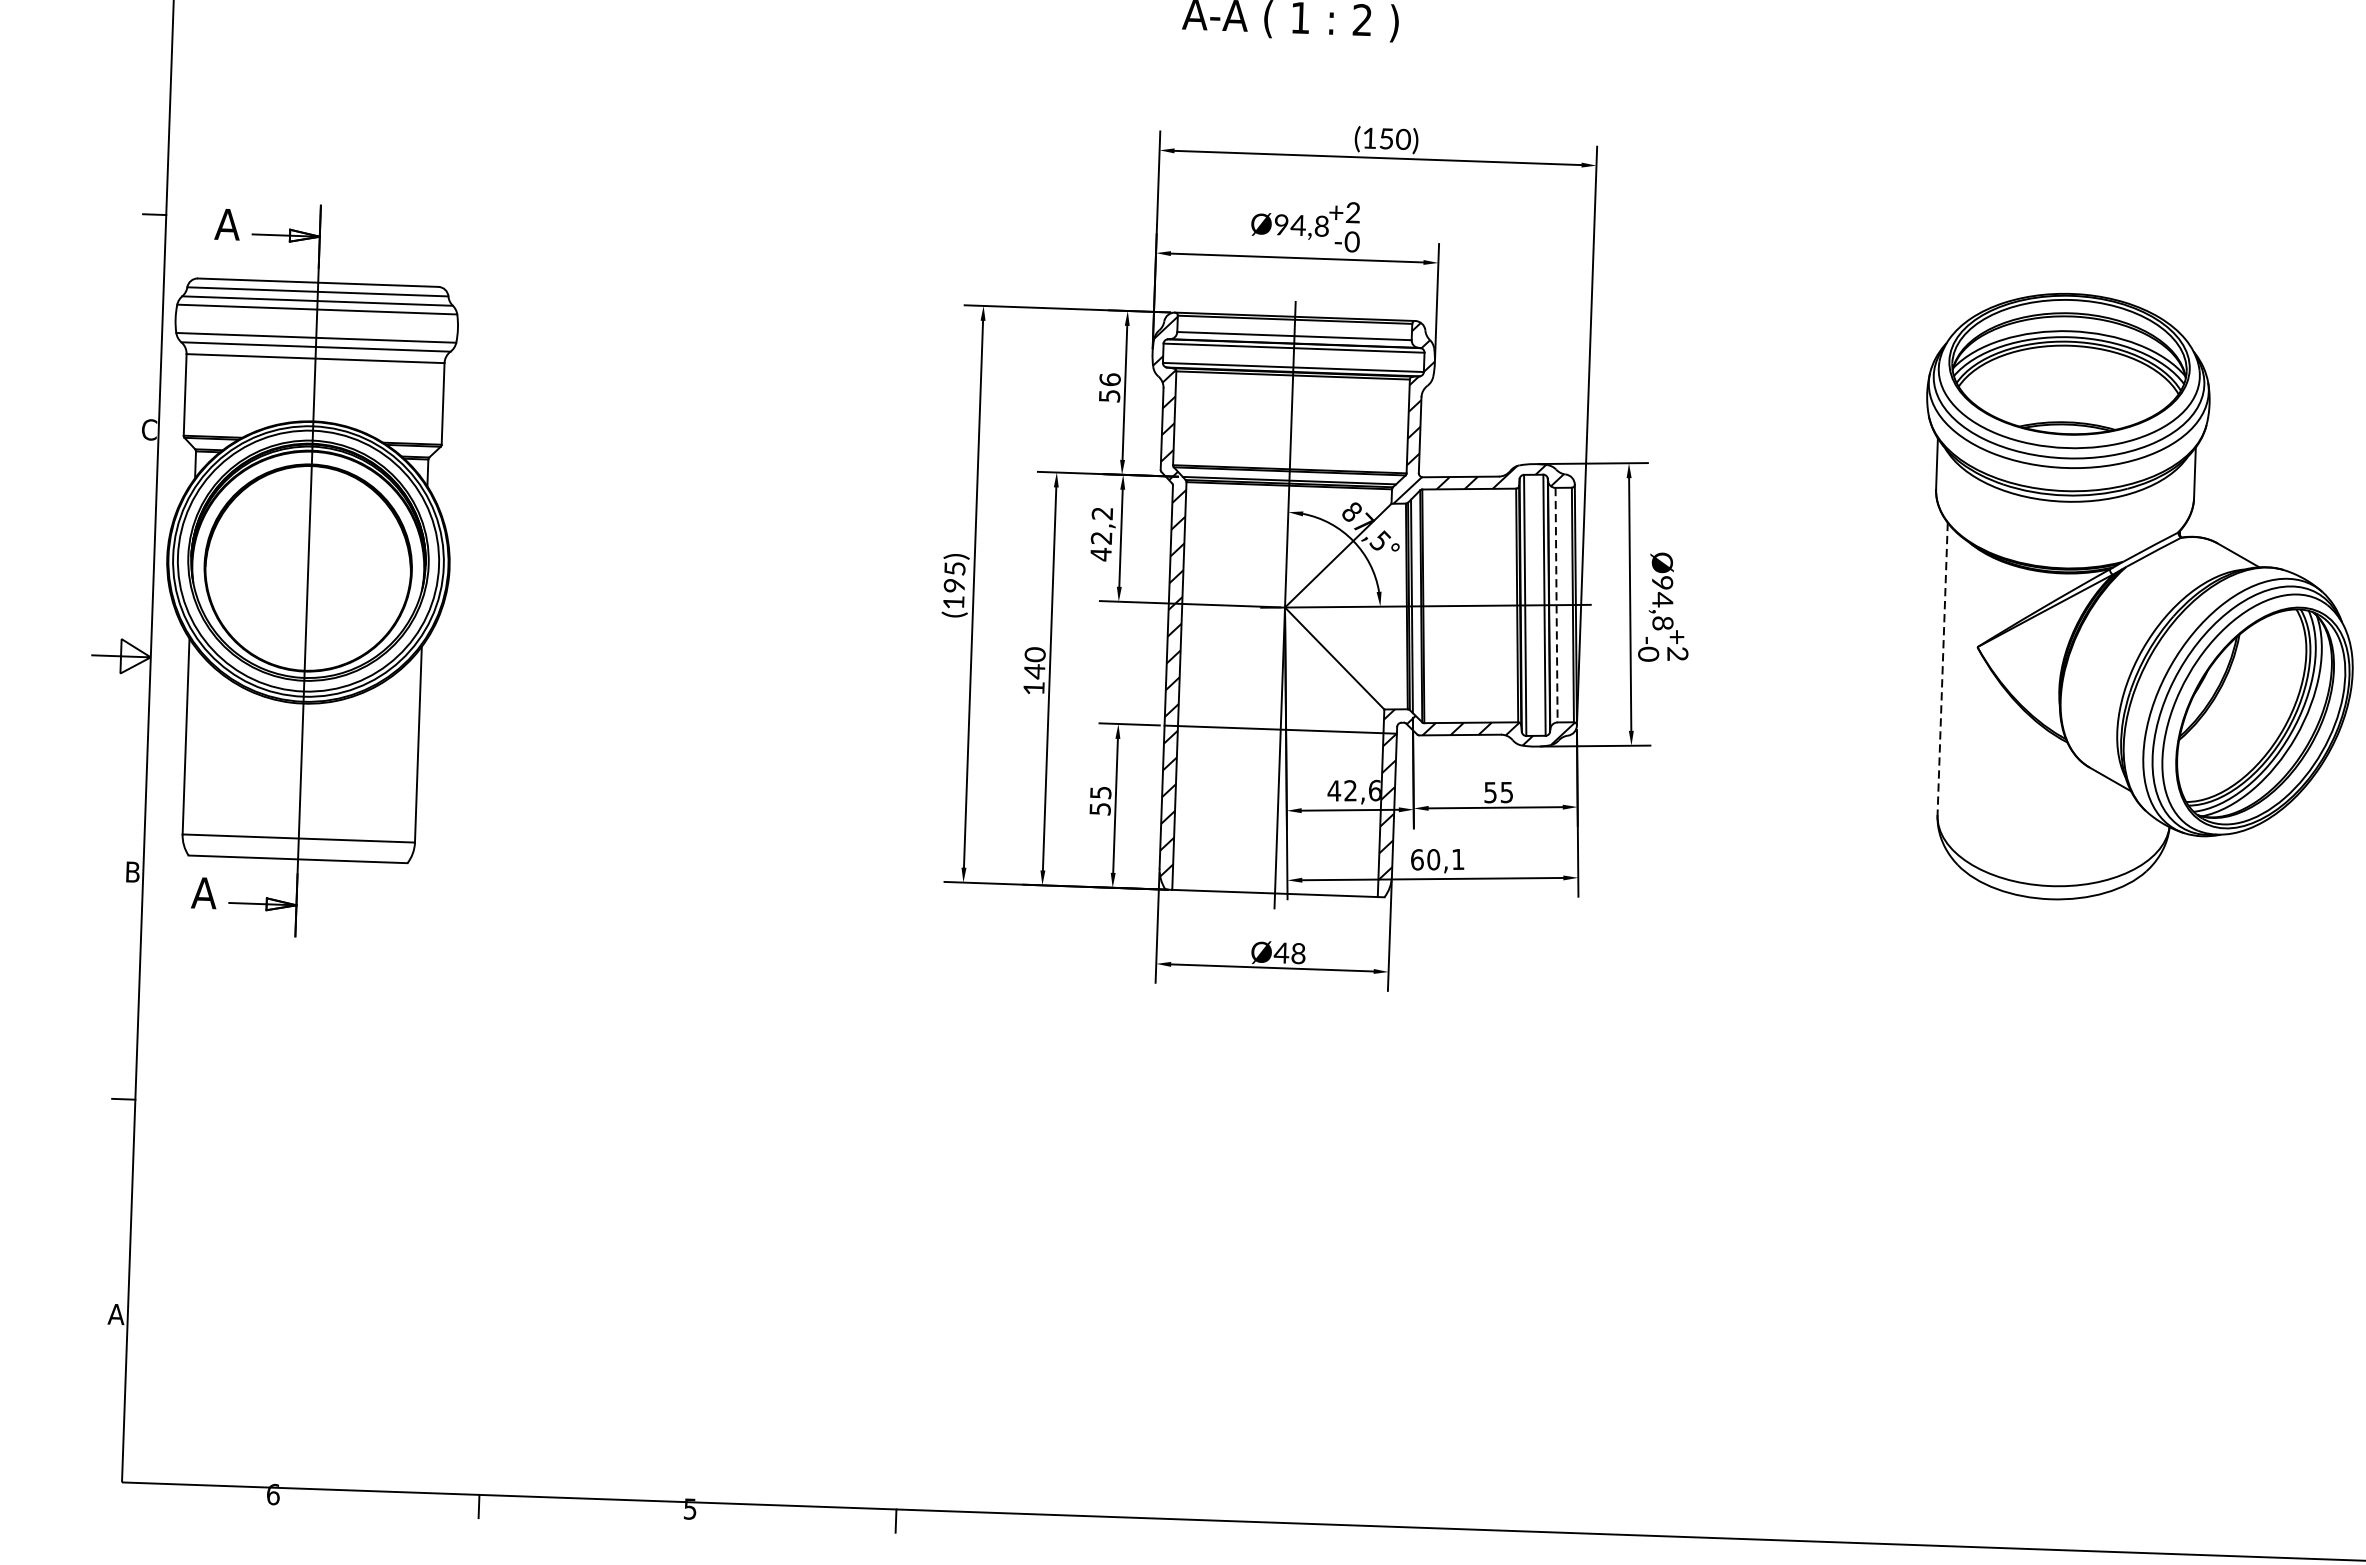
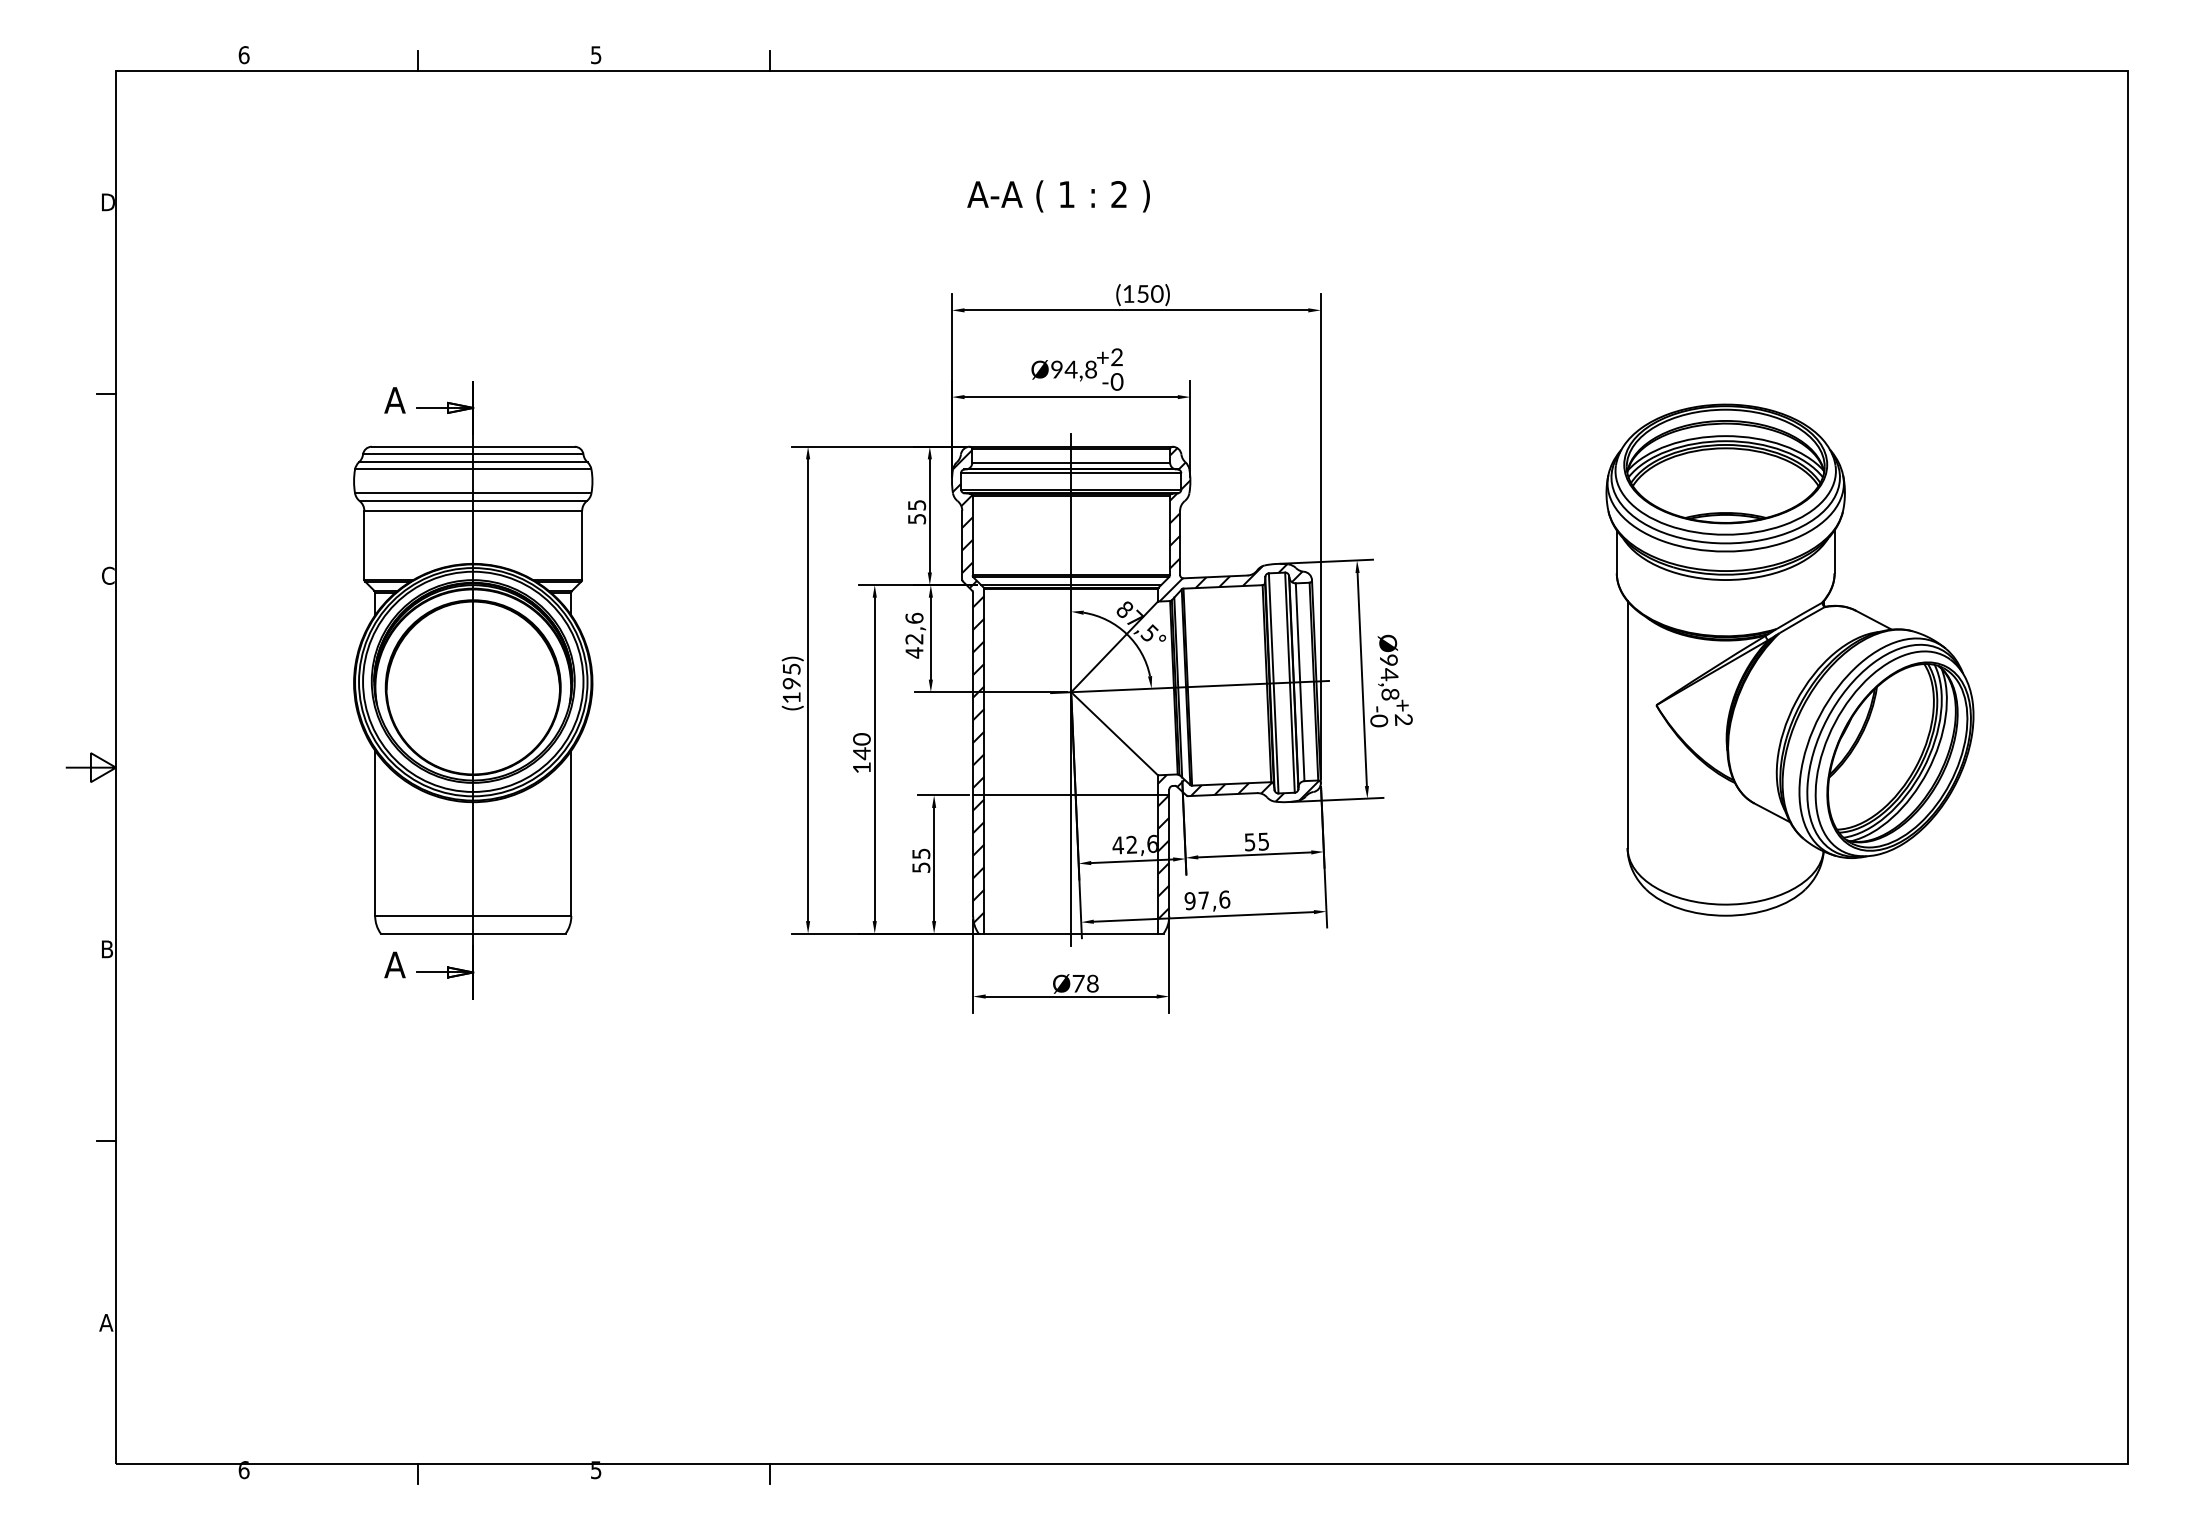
text: (1110, 378) -> (917, 504), 56 -> 55
text: (1102, 512) -> (914, 617), 42,2 -> 42,6
part: (308, 571) -> (473, 690), moved
line: (1556, 605) -> (1300, 682), dashed -> solid
line: (1942, 669) -> (1627, 725), dashed -> solid
text: (1437, 859) -> (1207, 900), 60,1 -> 97,6
text: (1280, 952) -> (1077, 983), Ø48 -> Ø78

